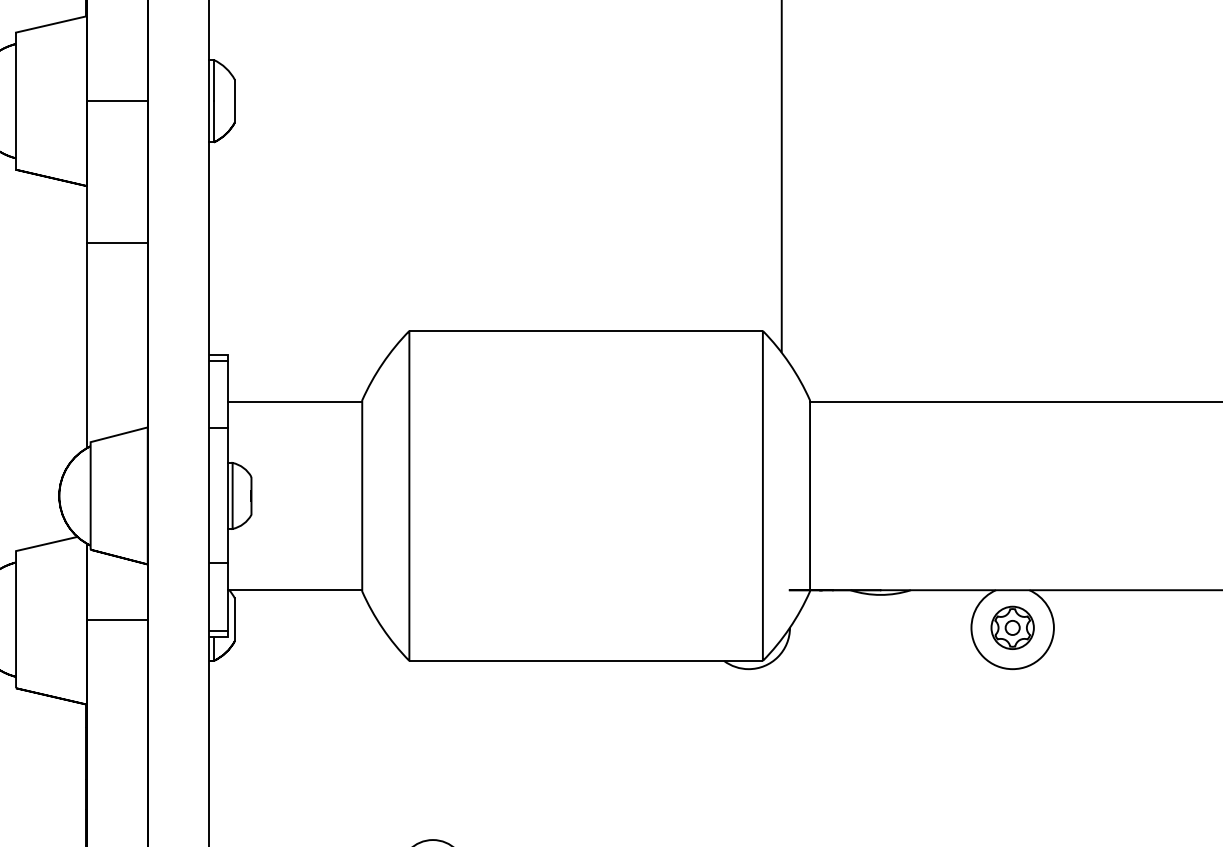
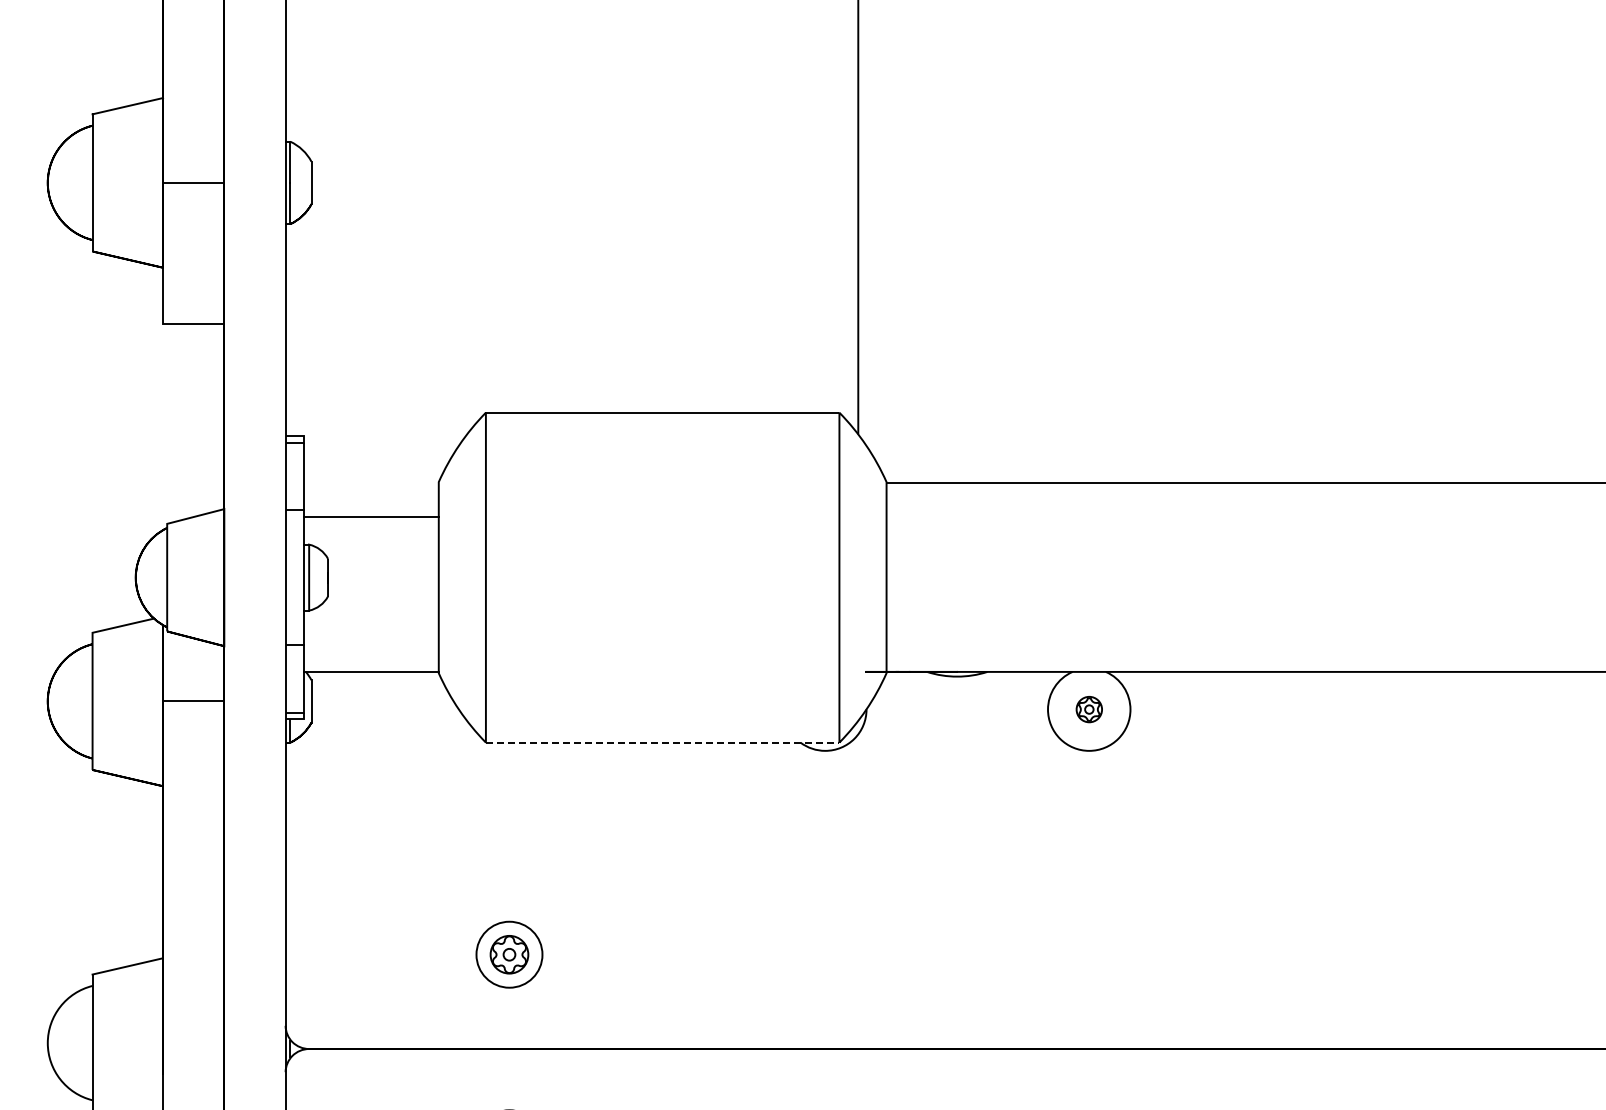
line: (86, 345) -> (163, 427), removed
line: (294, 401) -> (371, 517), moved
part: (1012, 627) -> (1089, 709), size x0.6
line: (585, 660) -> (662, 742), solid -> dashed

